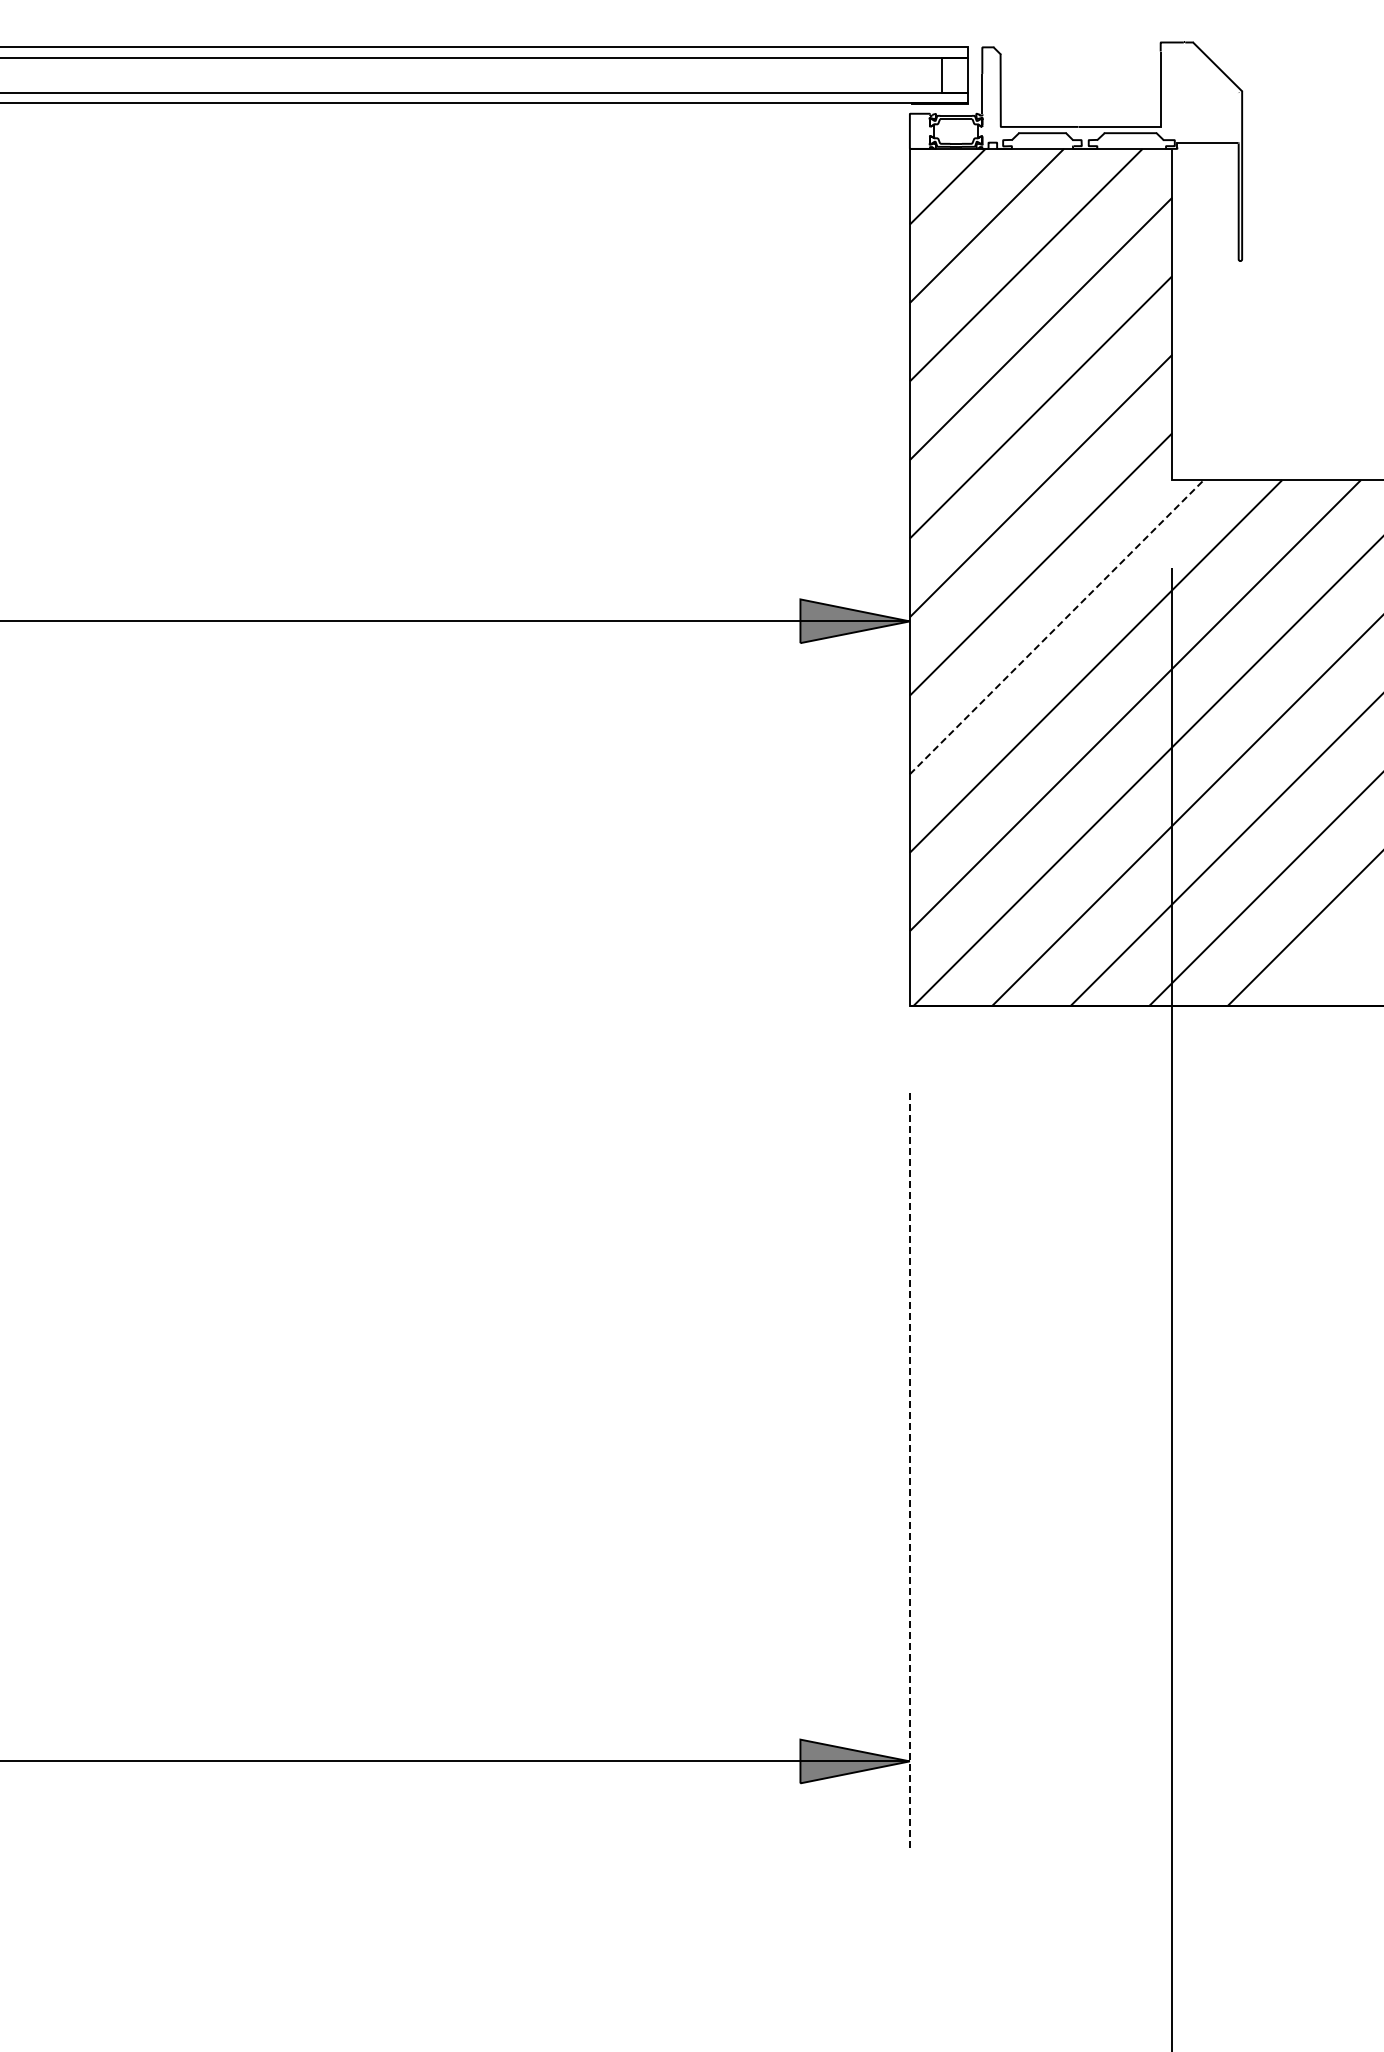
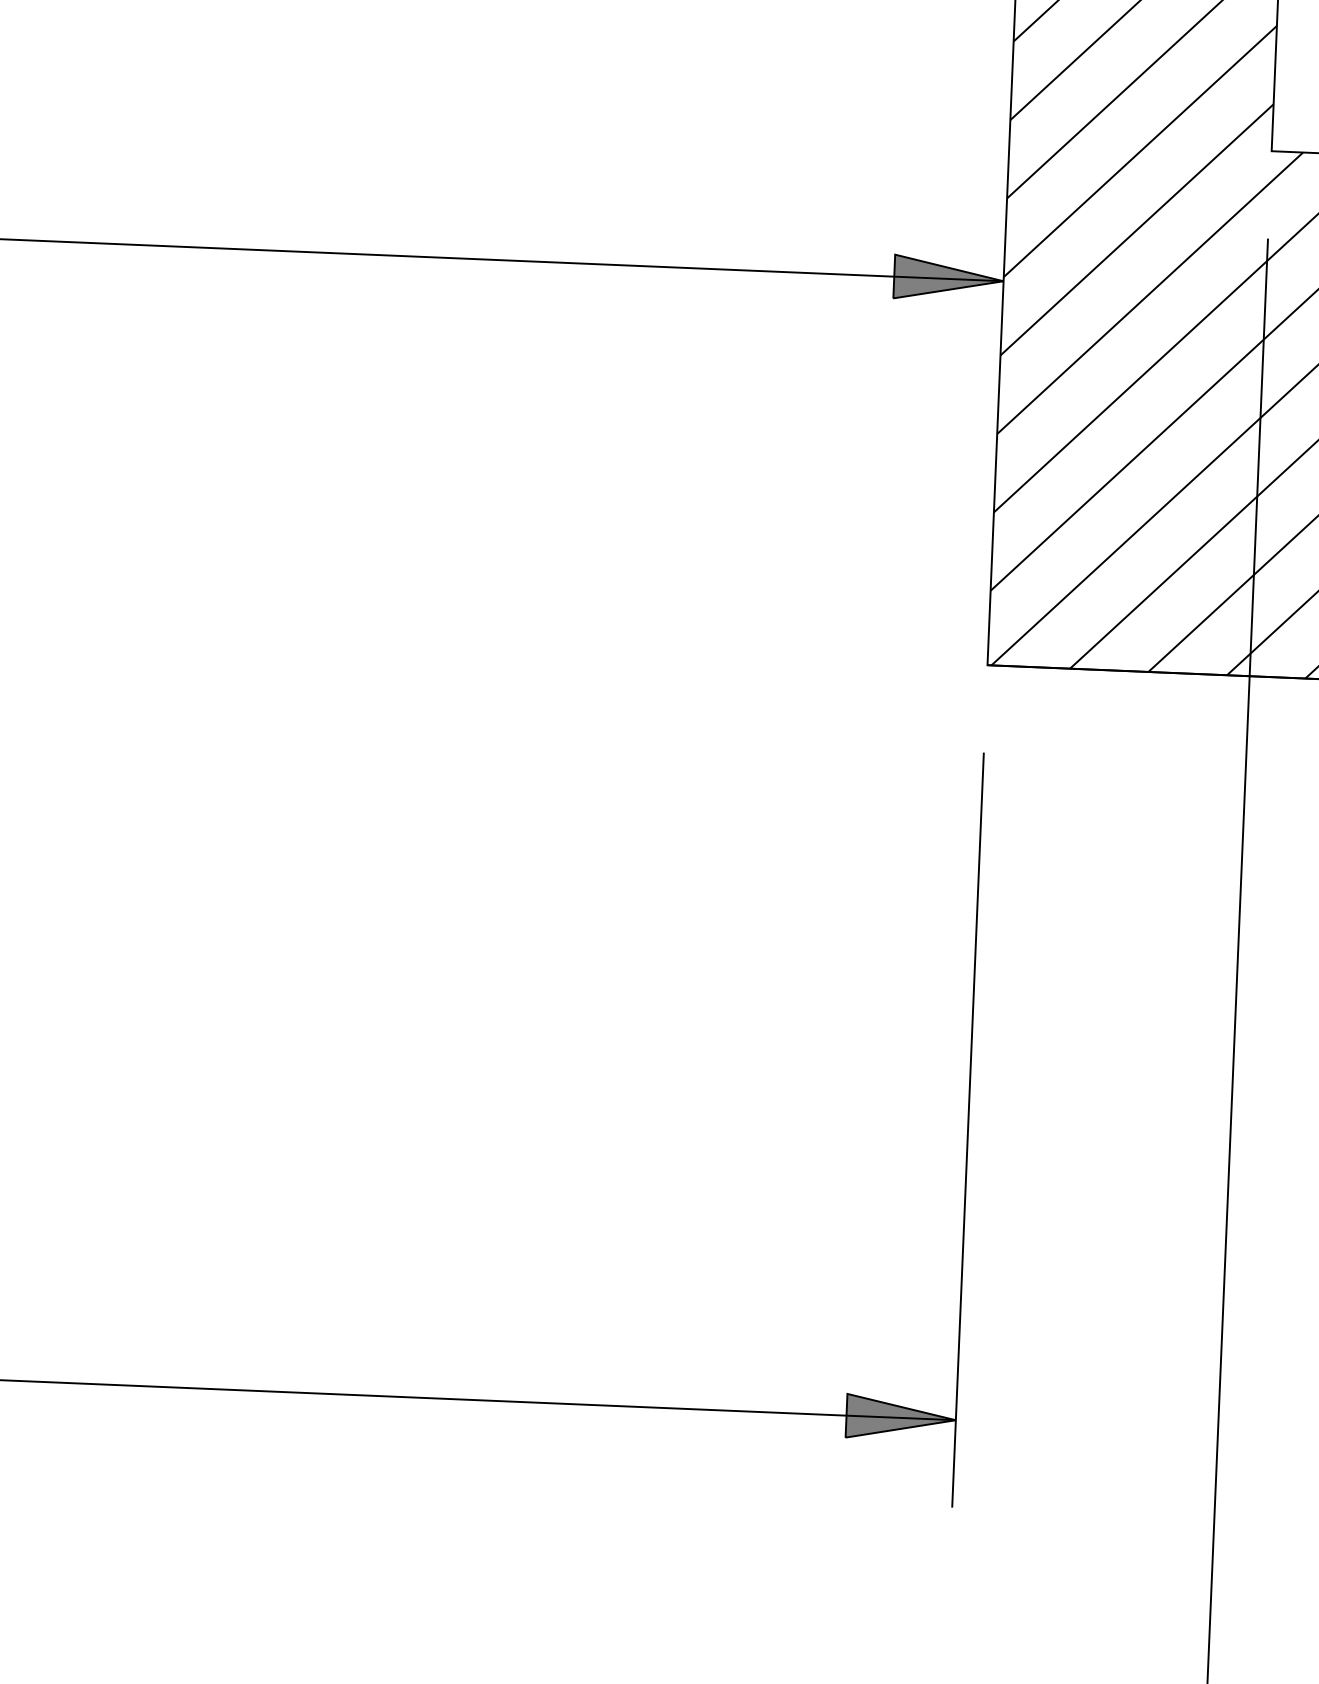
line: (1056, 627) -> (1149, 293), dashed -> solid
line: (909, 1471) -> (967, 1130), dashed -> solid

